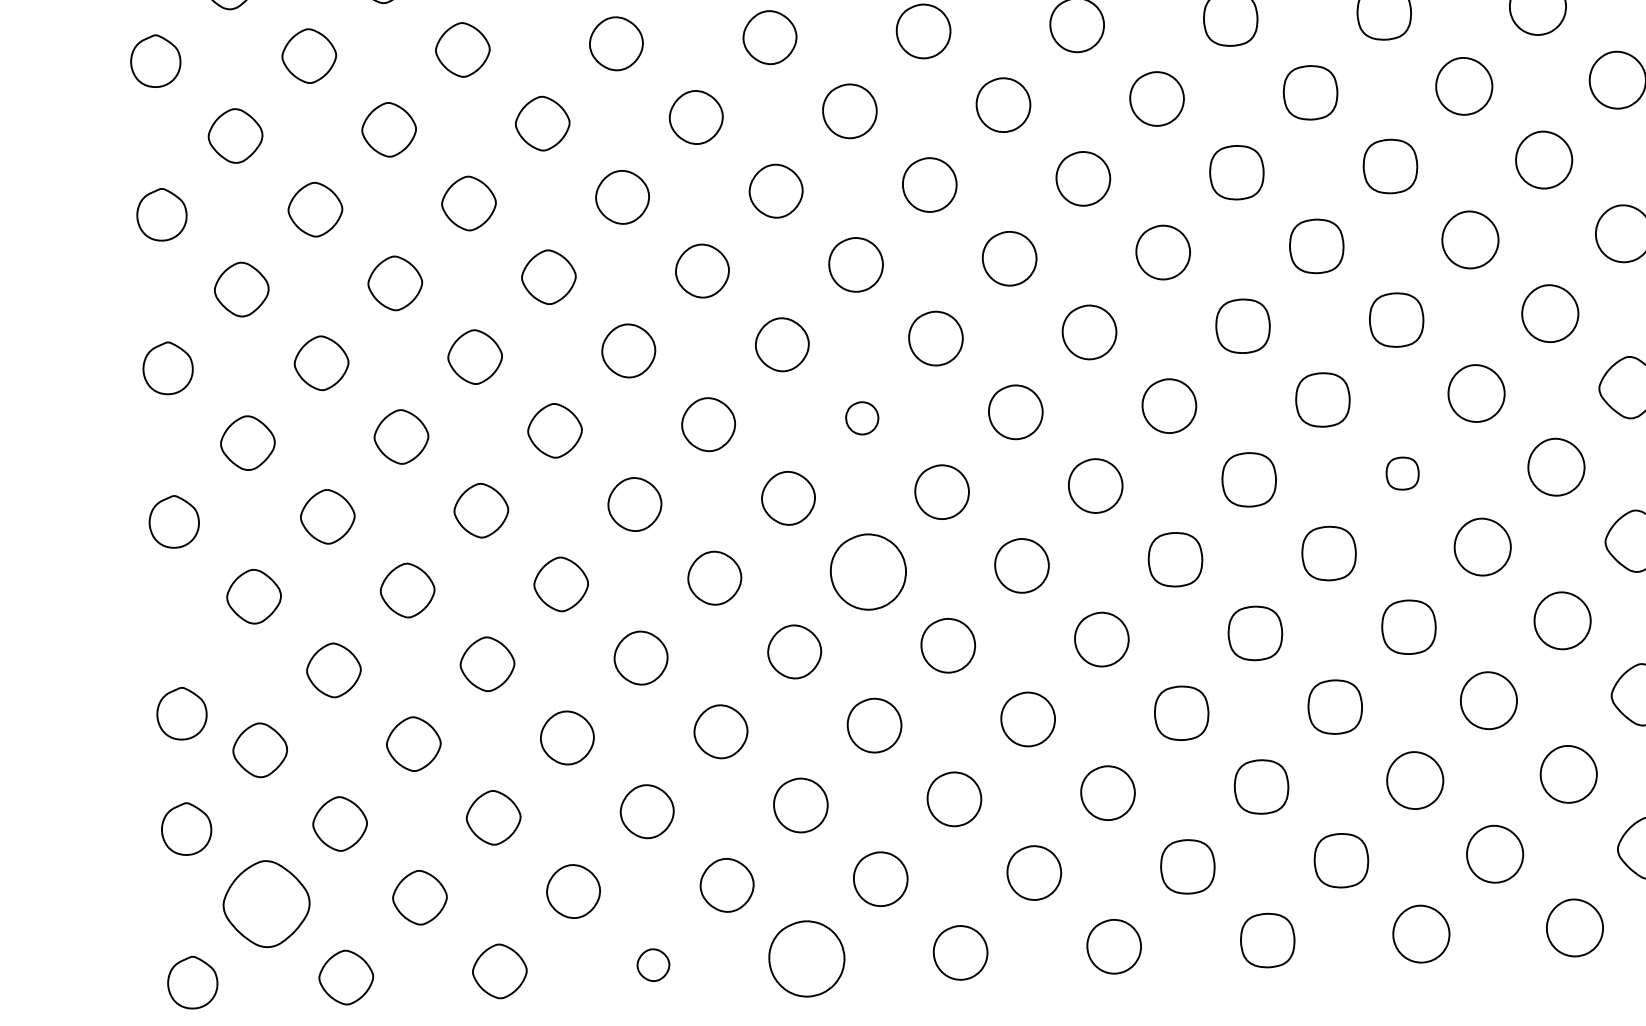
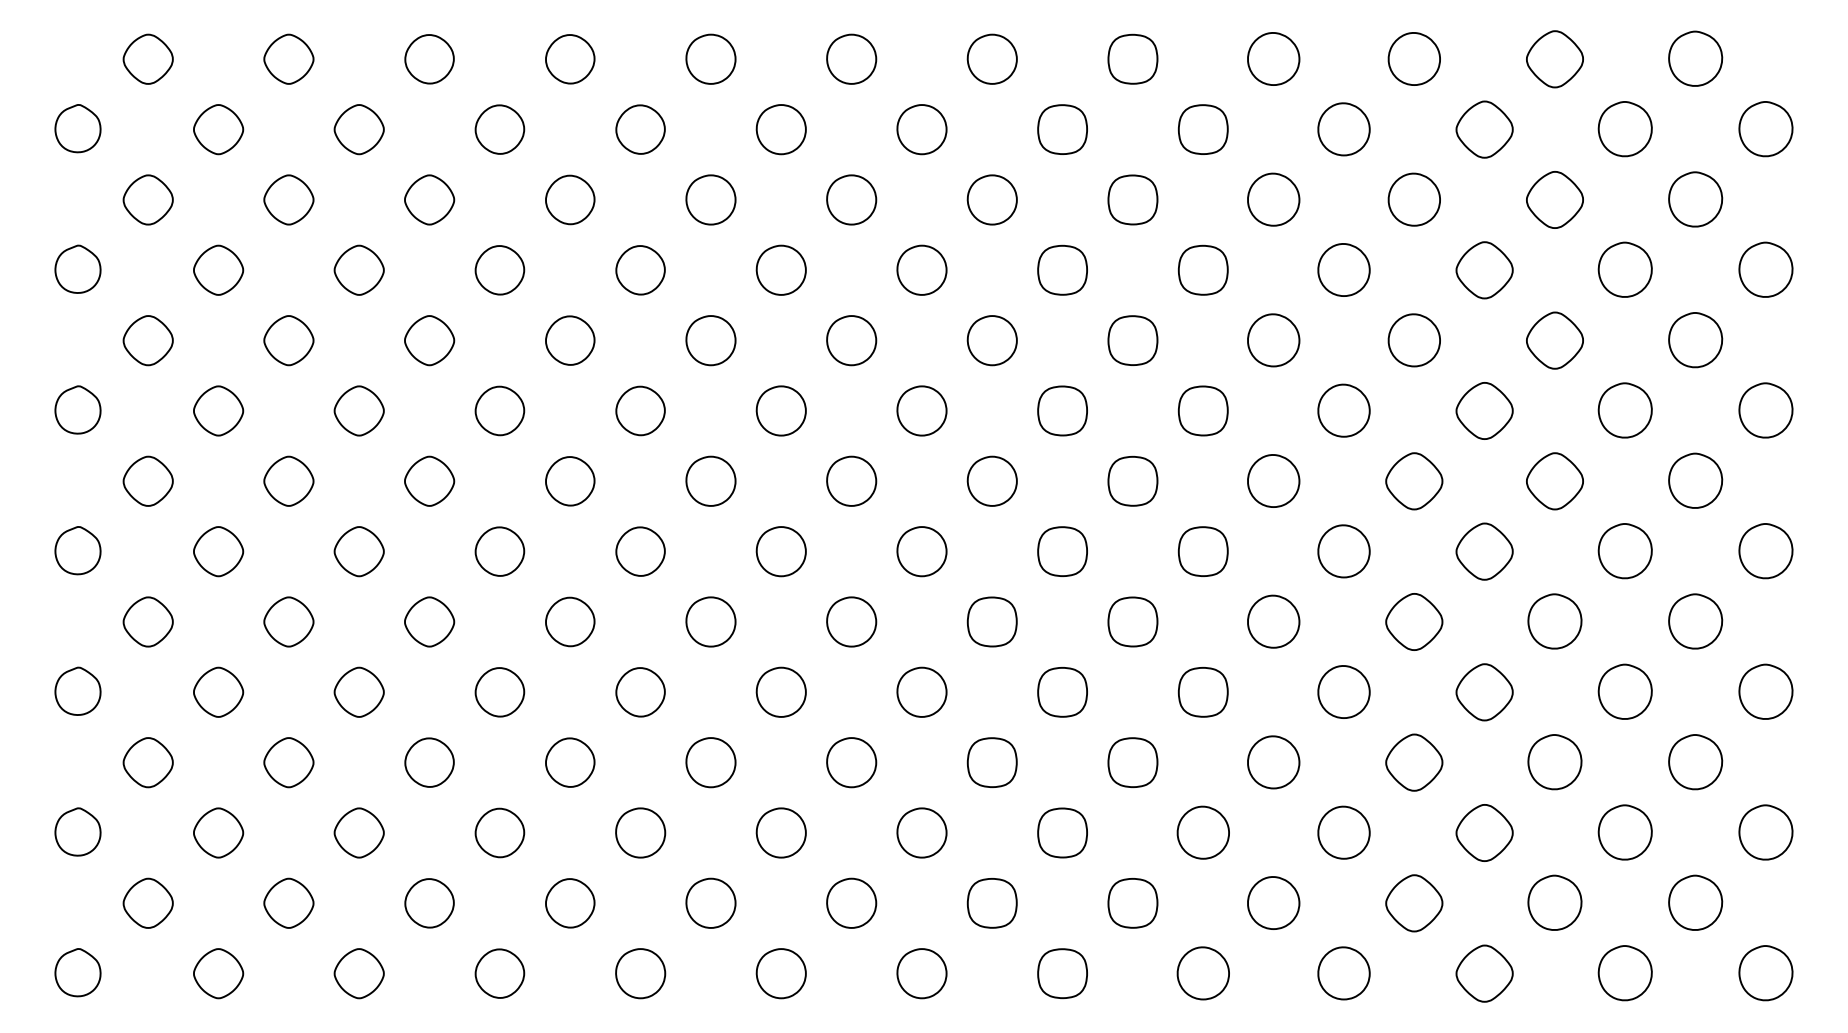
part: (861, 417) -> (710, 480), size x1.67
part: (1401, 473) -> (1202, 551), size x1.67
part: (867, 571) -> (710, 621), size x0.71
part: (181, 712) -> (77, 690), moved
part: (265, 903) -> (147, 902), size x0.62
part: (806, 958) -> (640, 973), size x0.71
part: (652, 965) -> (499, 973), size x1.67

